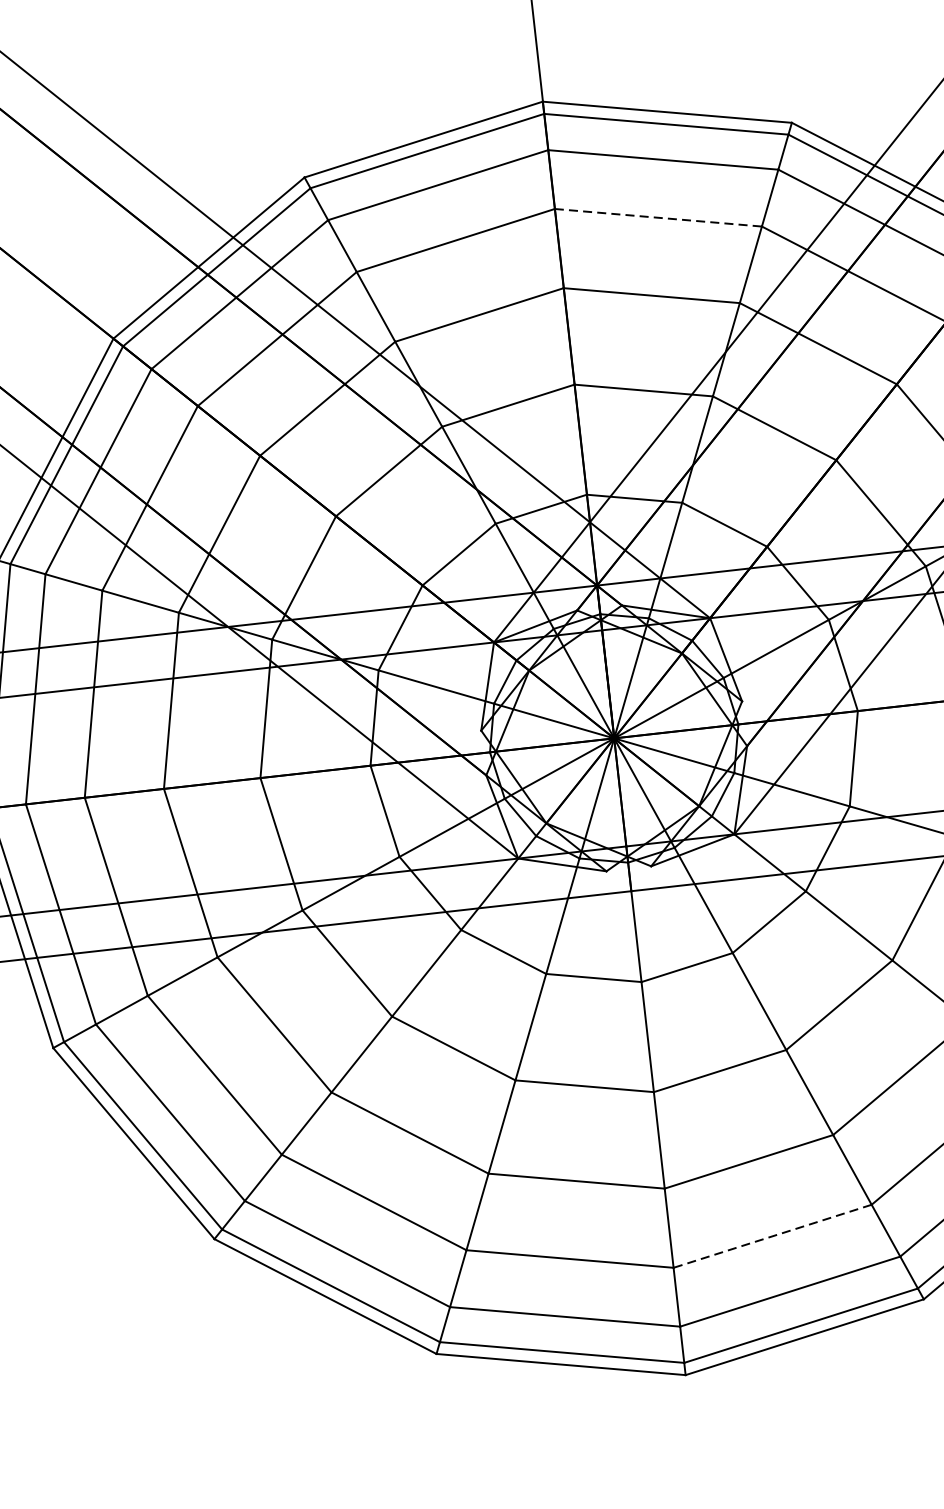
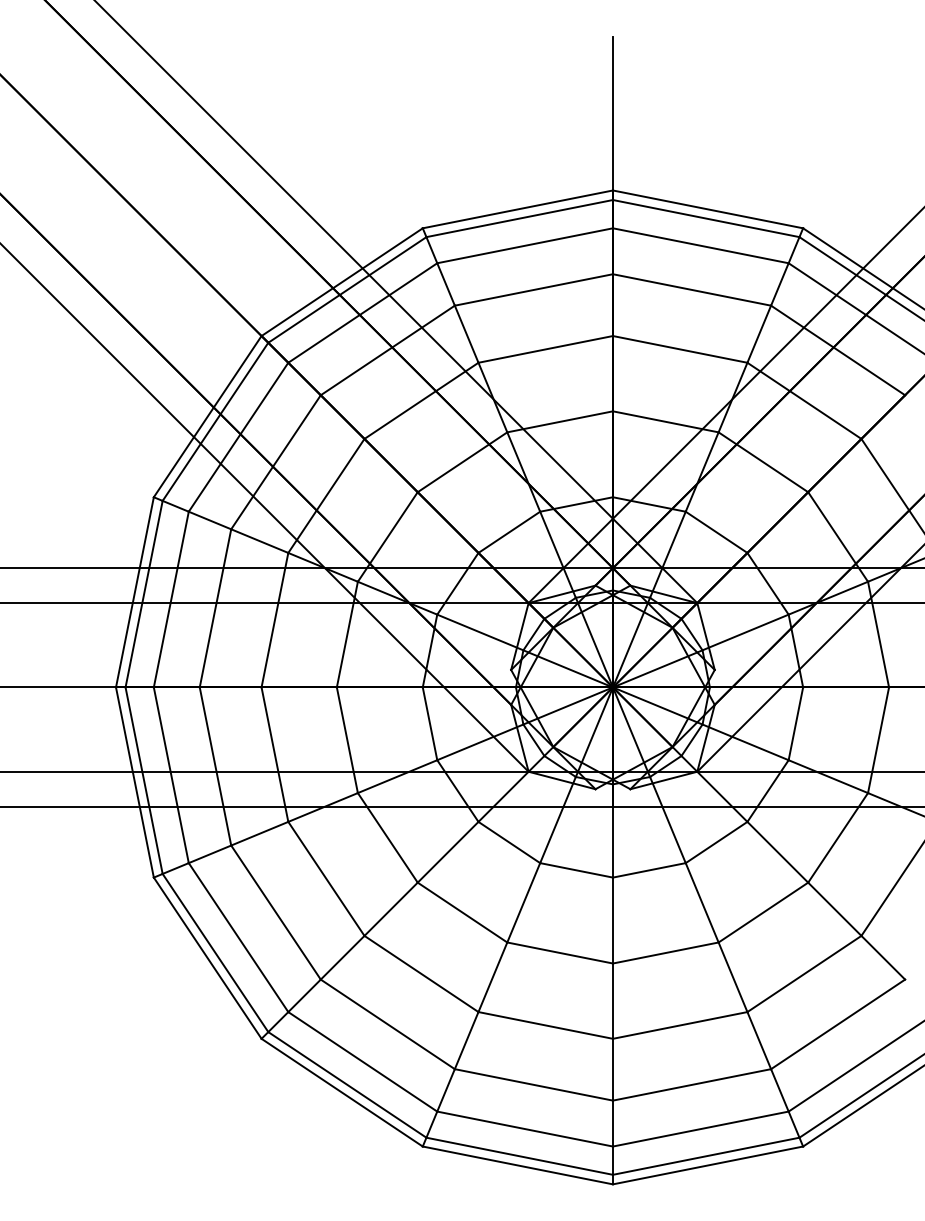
line: (658, 217) -> (692, 289), dashed -> solid
line: (773, 1235) -> (692, 1084), dashed -> solid

